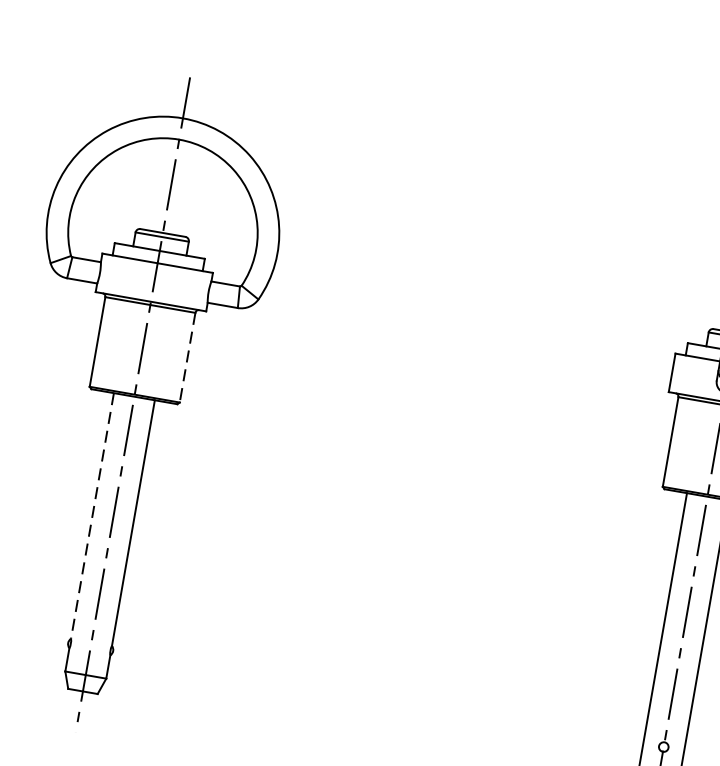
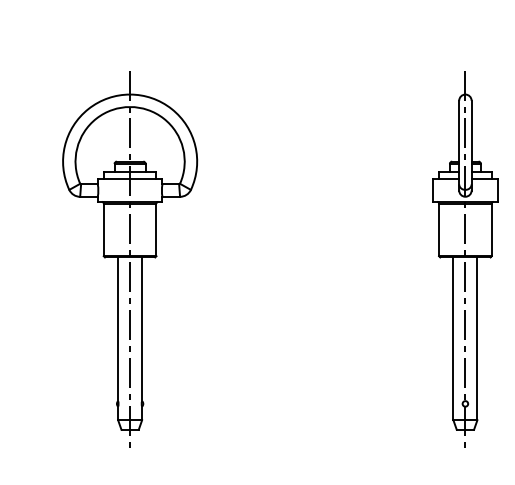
line: (187, 358) -> (156, 230), dashed -> solid
line: (93, 516) -> (118, 329), dashed -> solid

